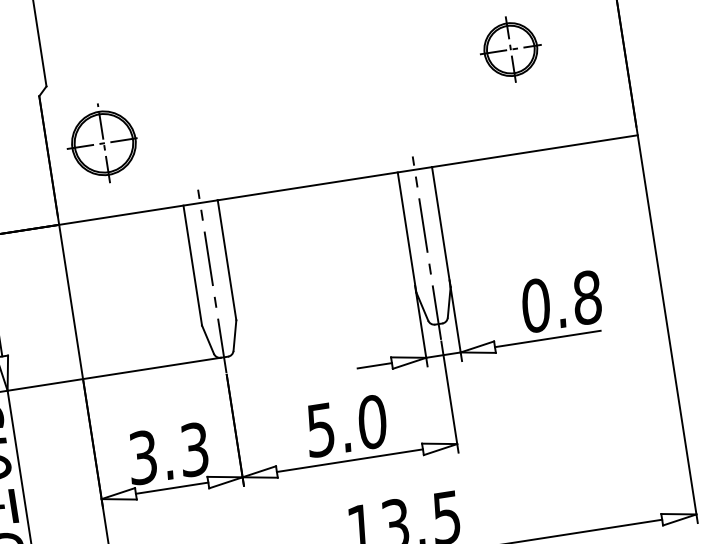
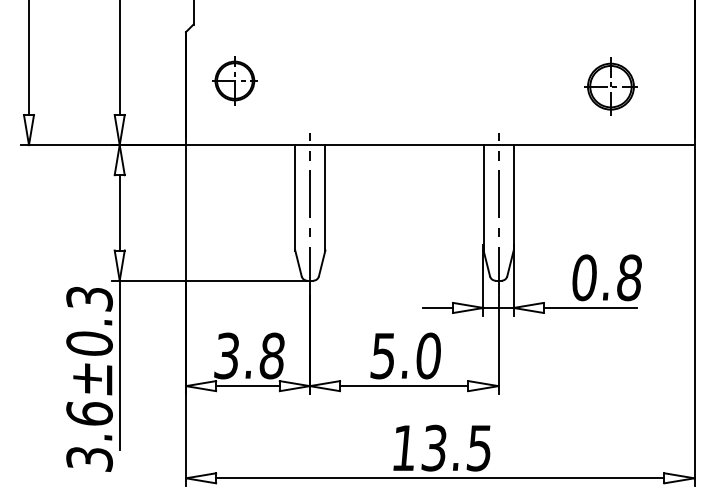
part: (510, 49) -> (610, 86), moved
part: (101, 143) -> (233, 80), size x0.7
text: (193, 449) -> (271, 355), 3.3 -> 3.8

